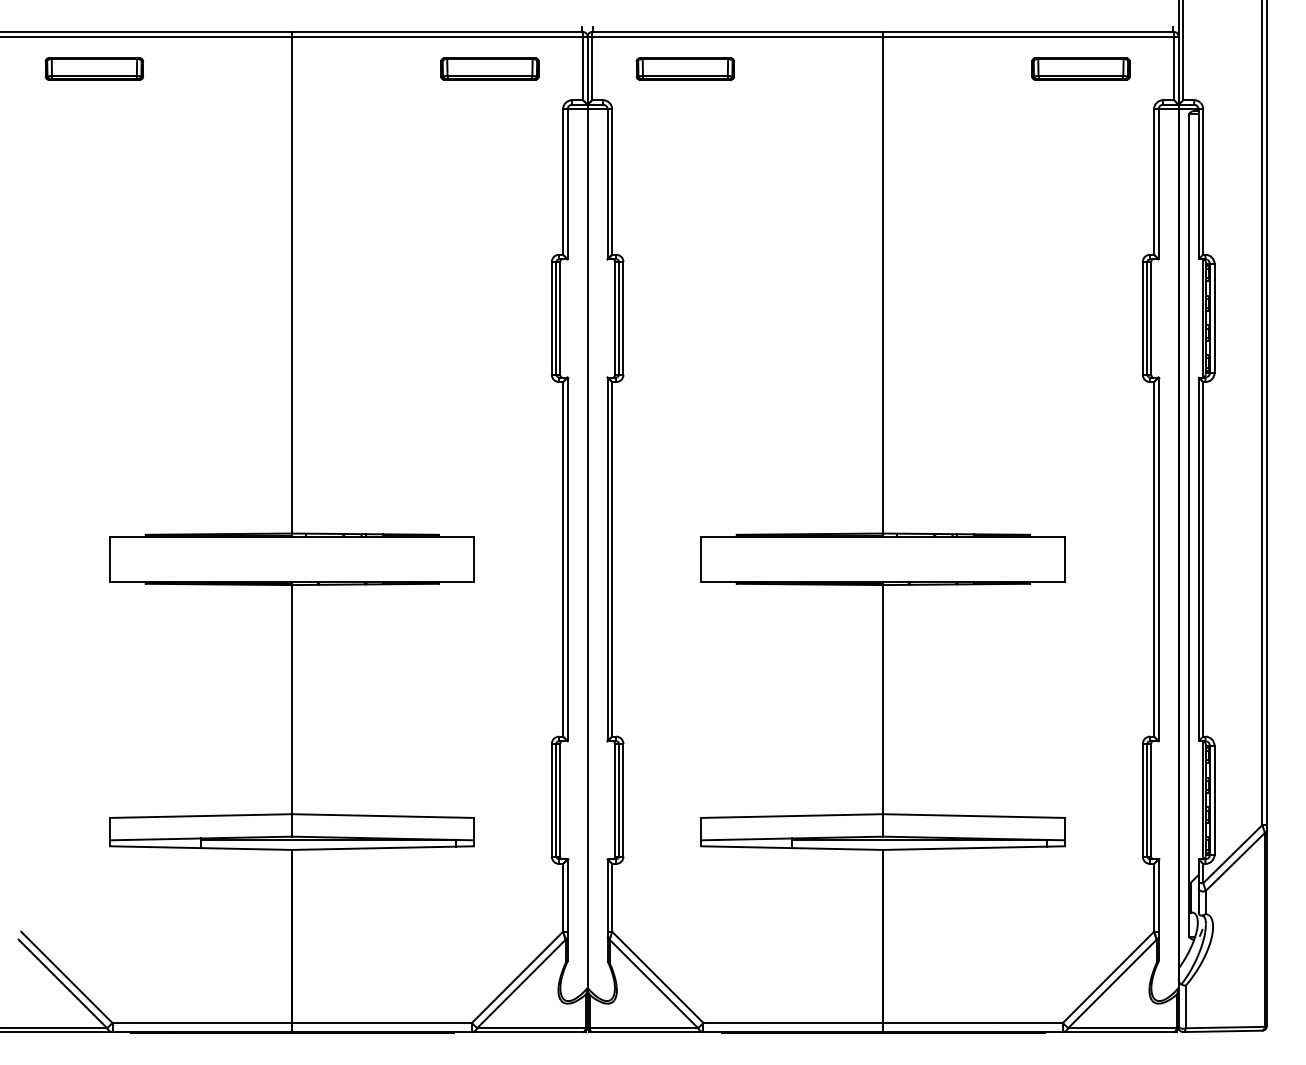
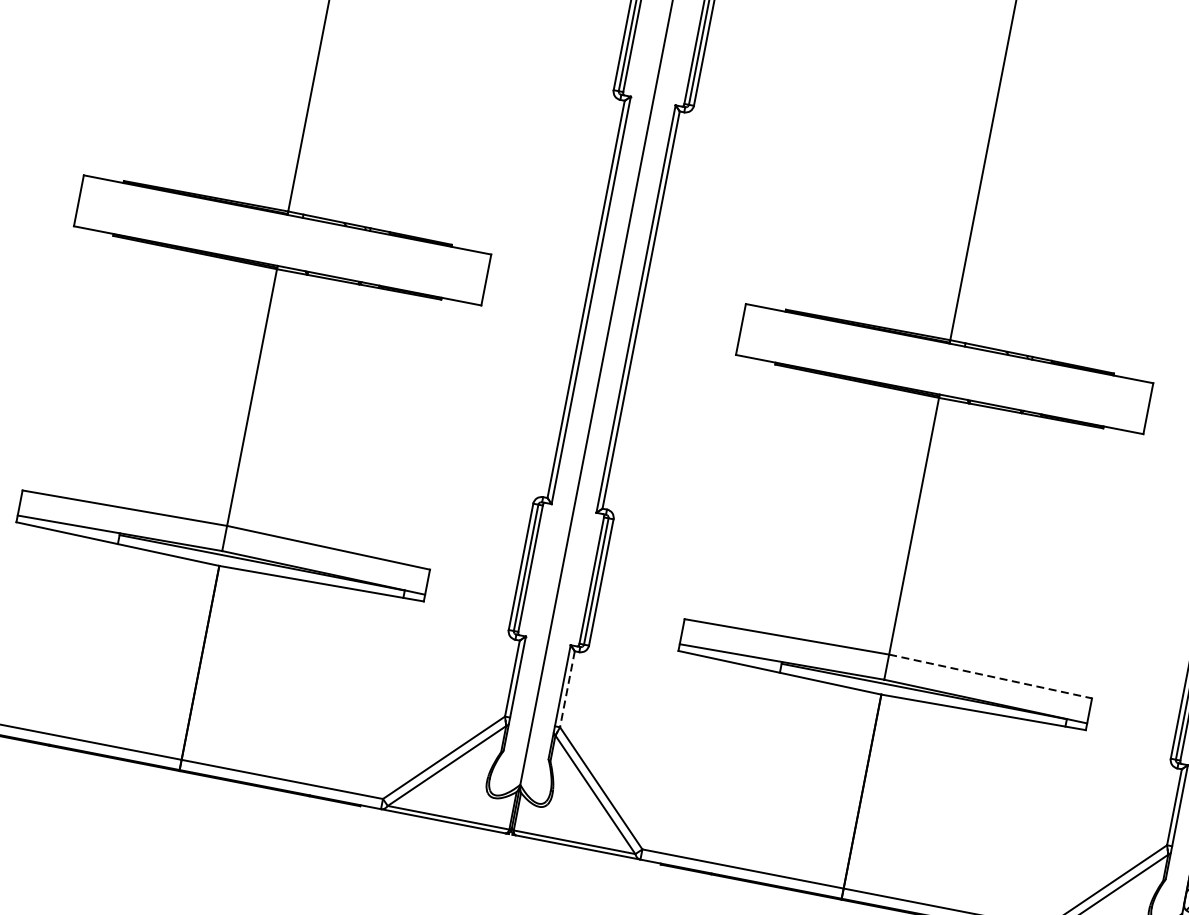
line: (974, 816) -> (991, 677), solid -> dashed
line: (612, 897) -> (567, 688), solid -> dashed

